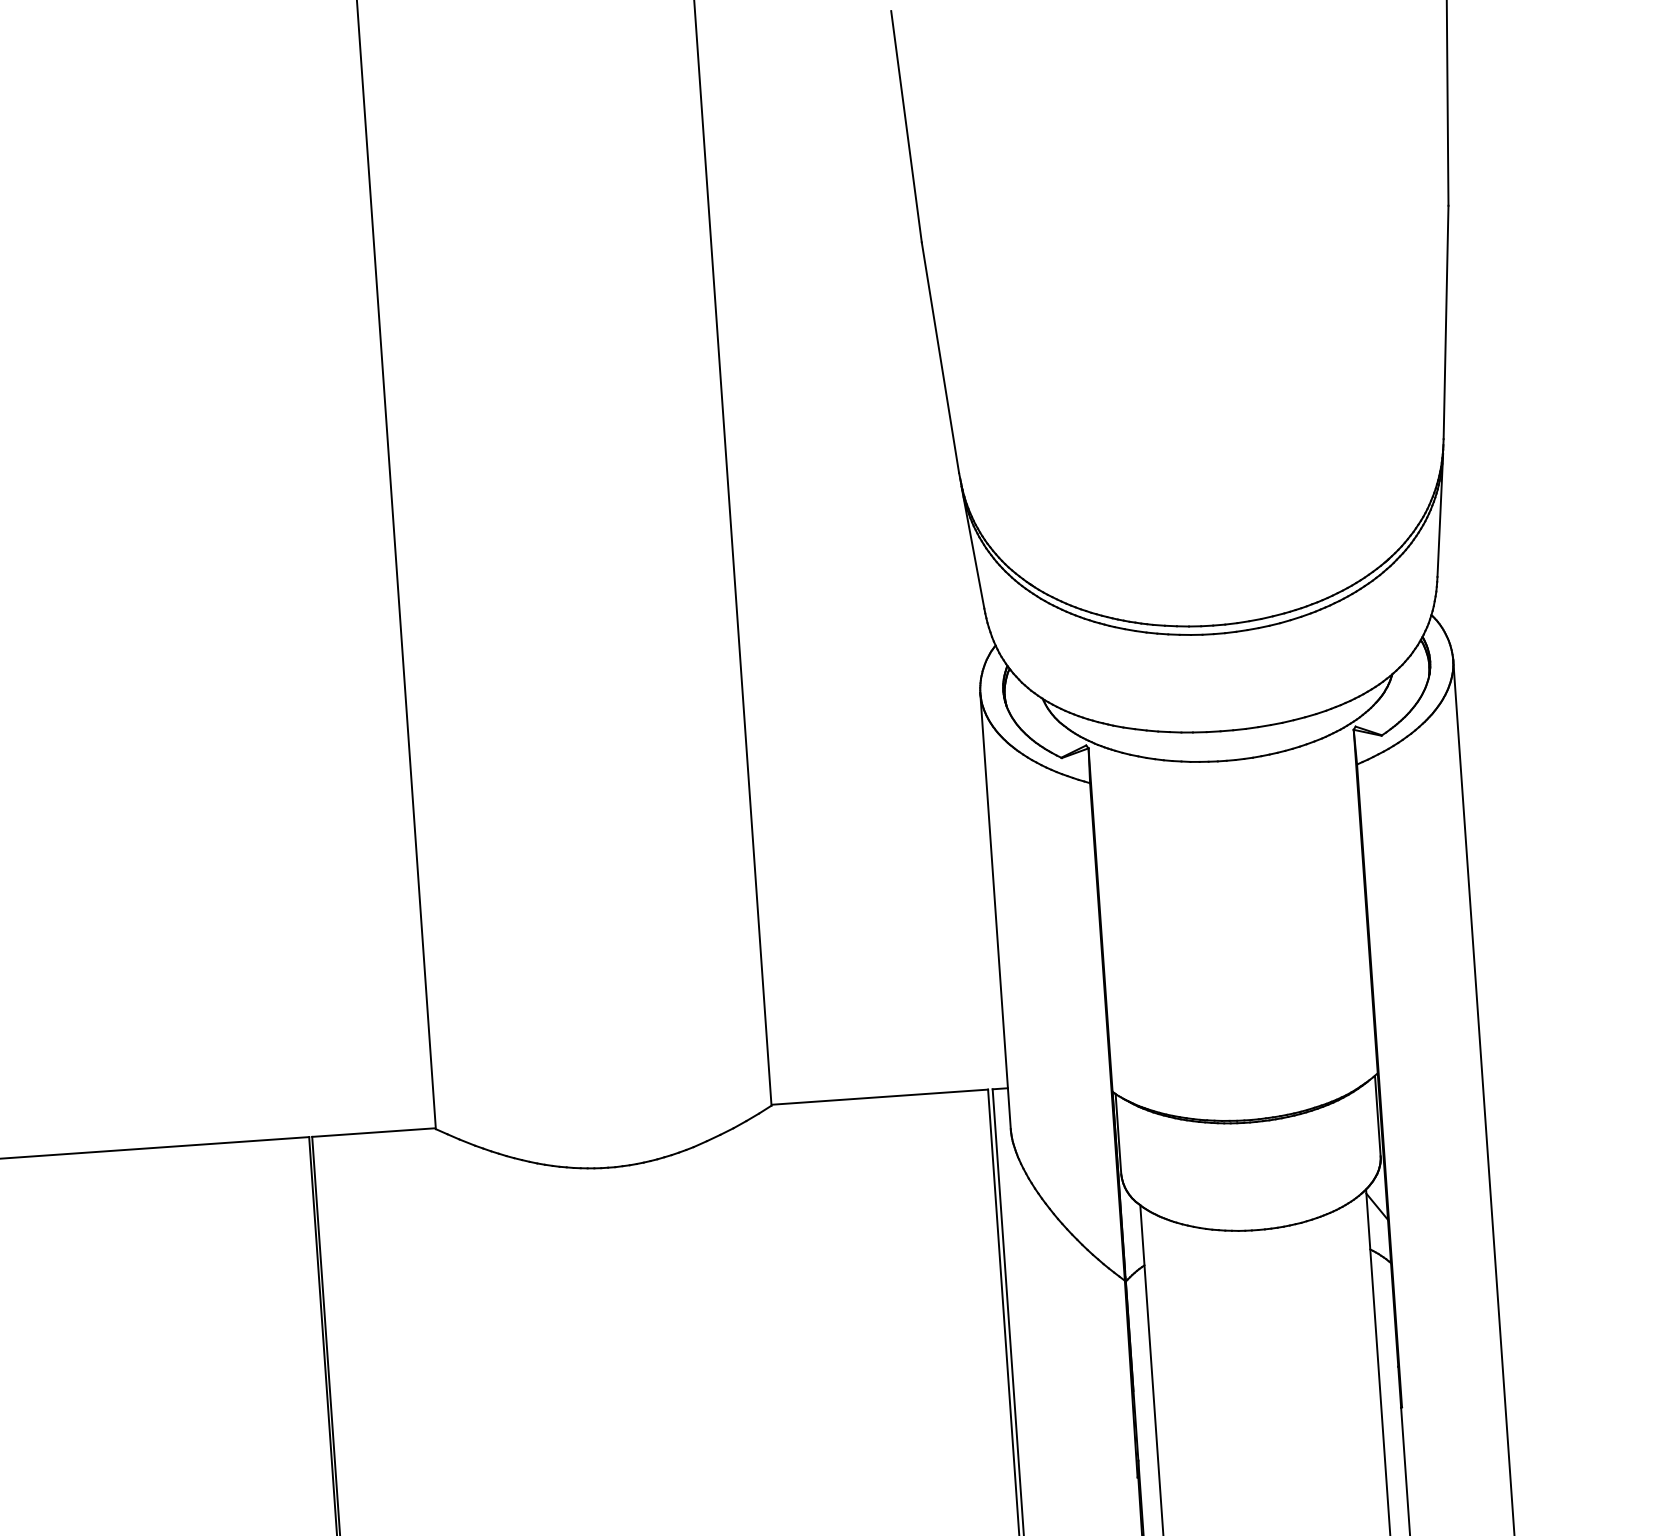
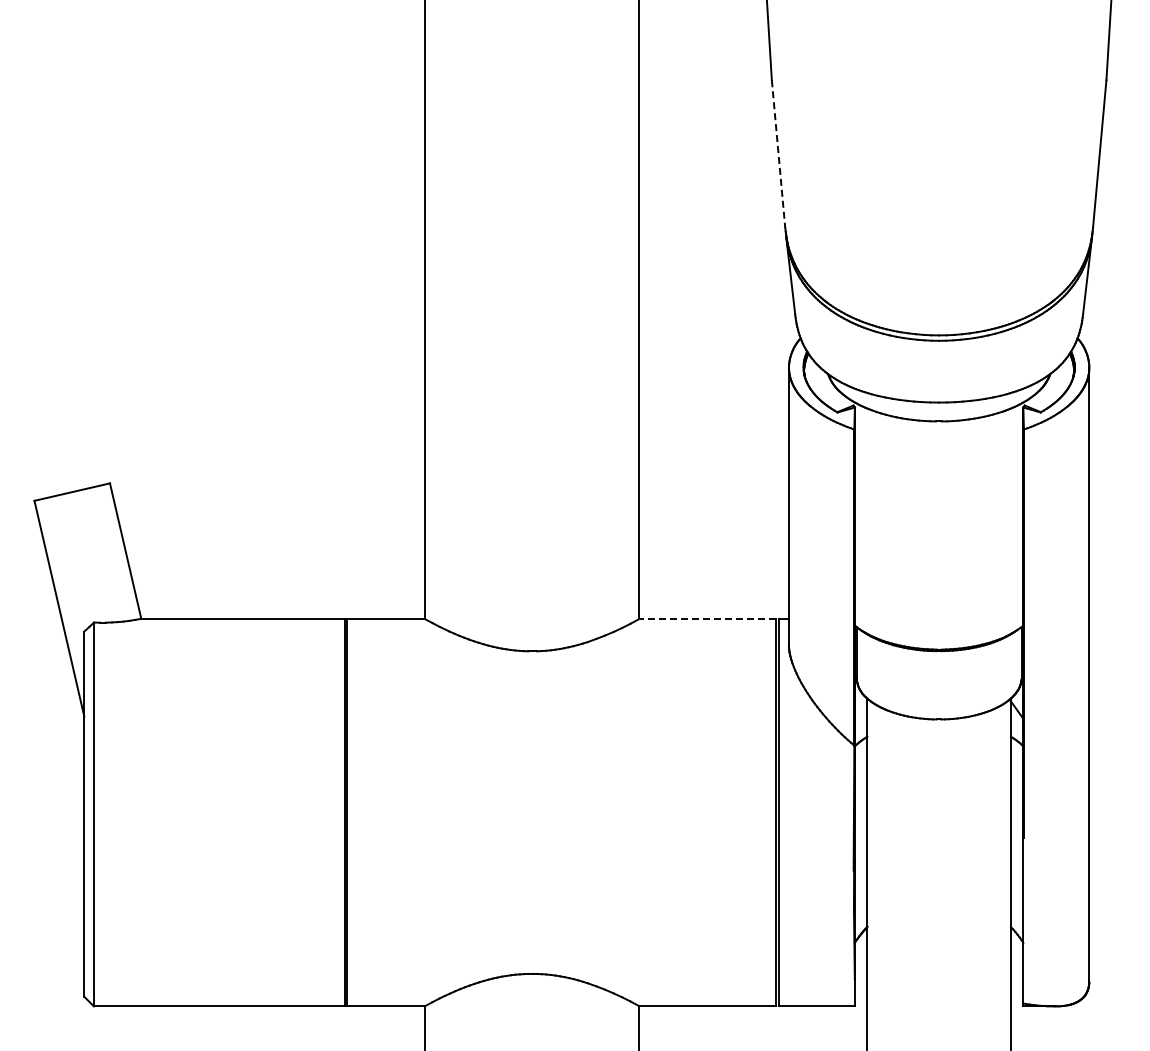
line: (940, 358) -> (778, 154), solid -> dashed
line: (879, 1096) -> (707, 618), solid -> dashed

